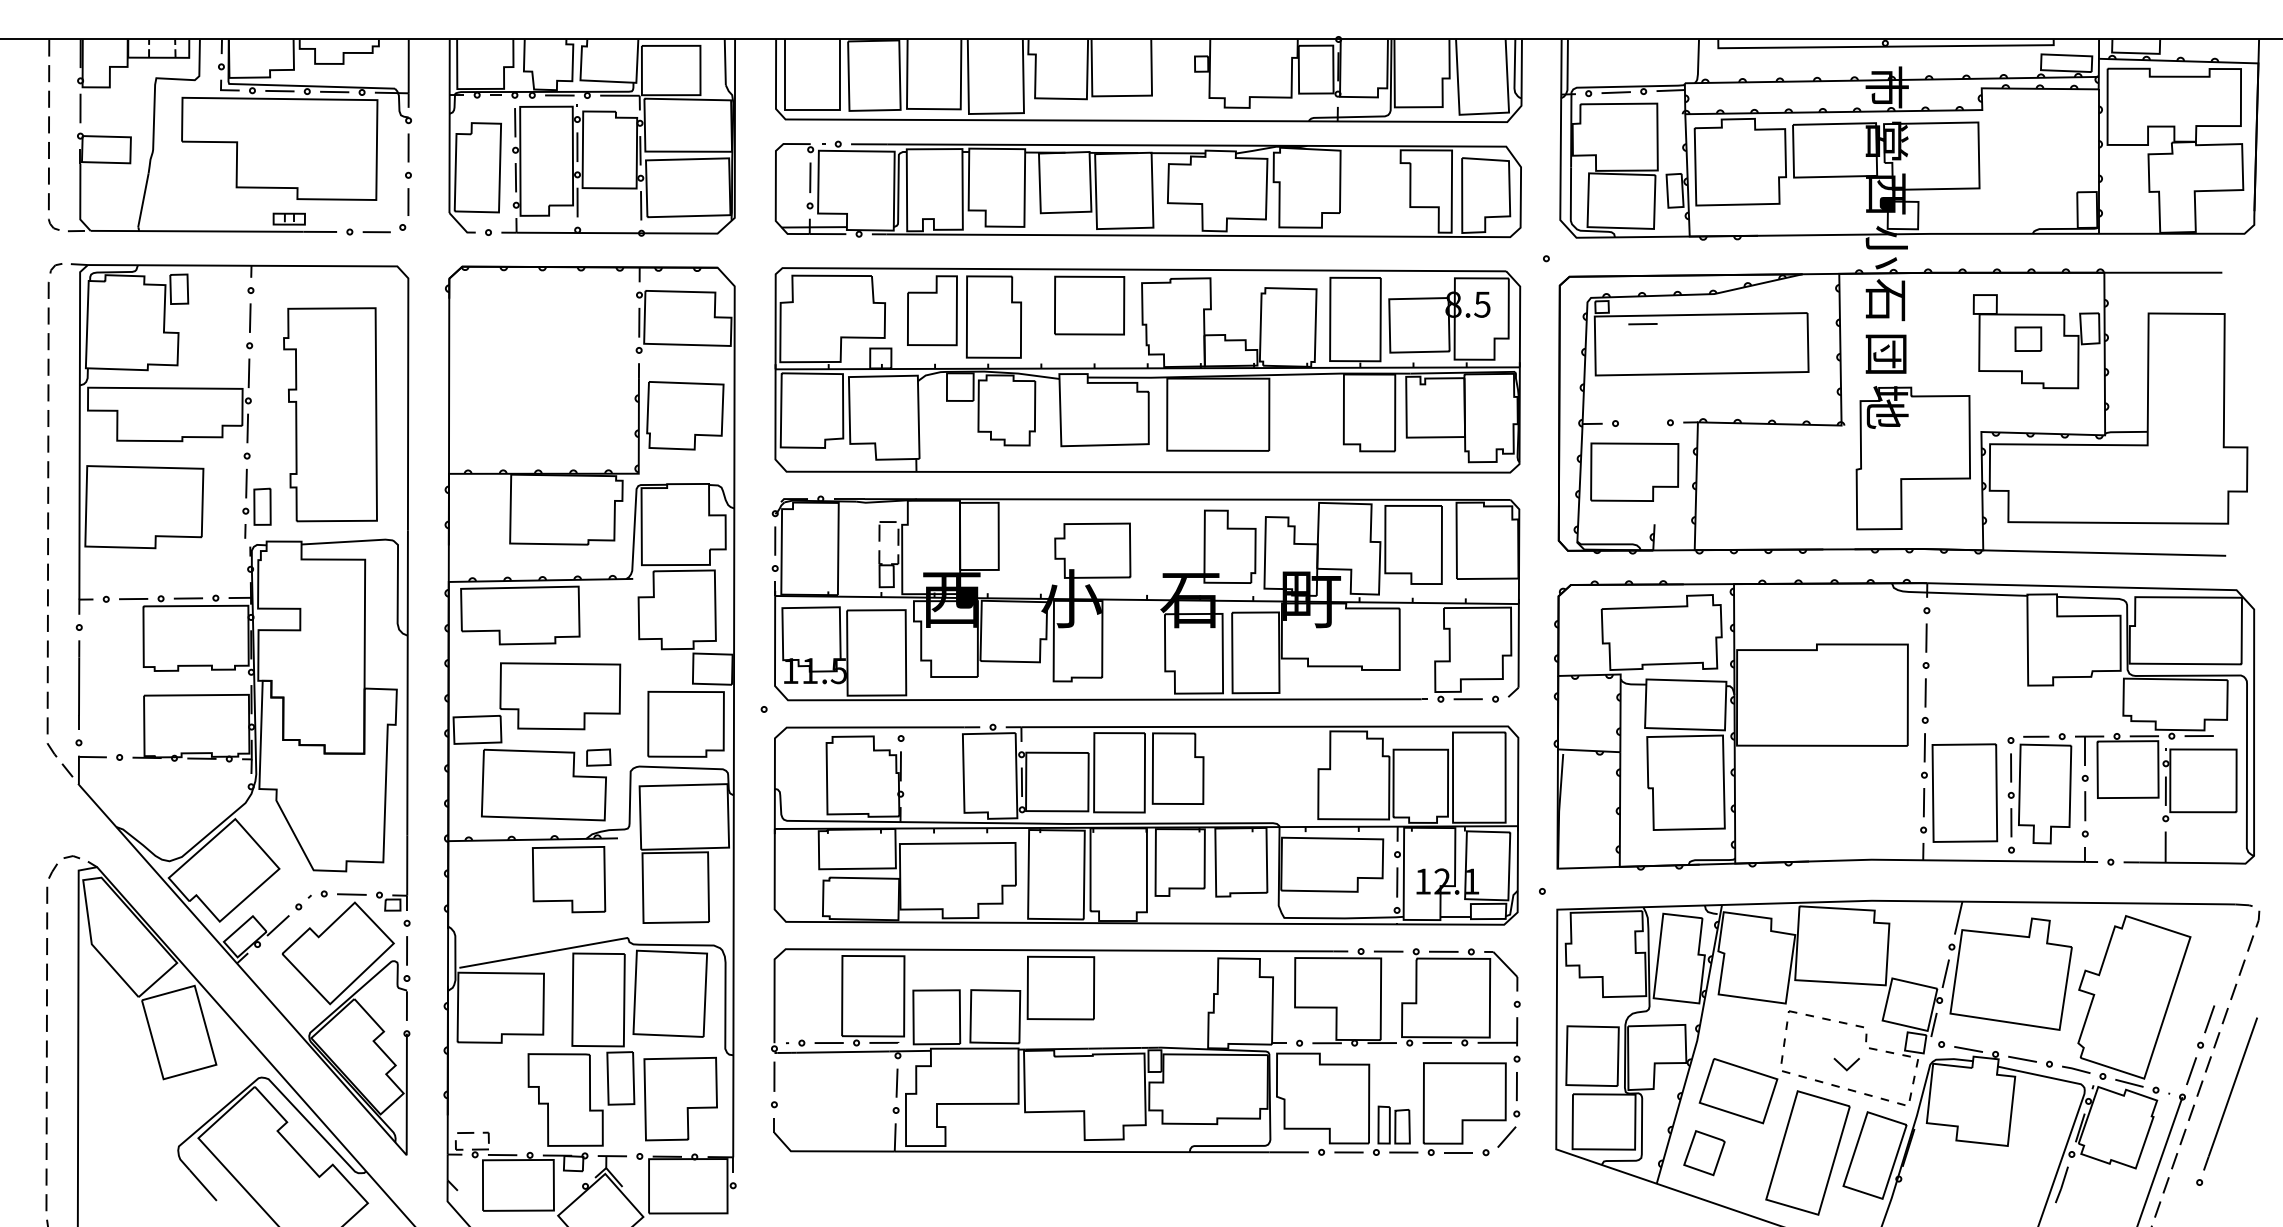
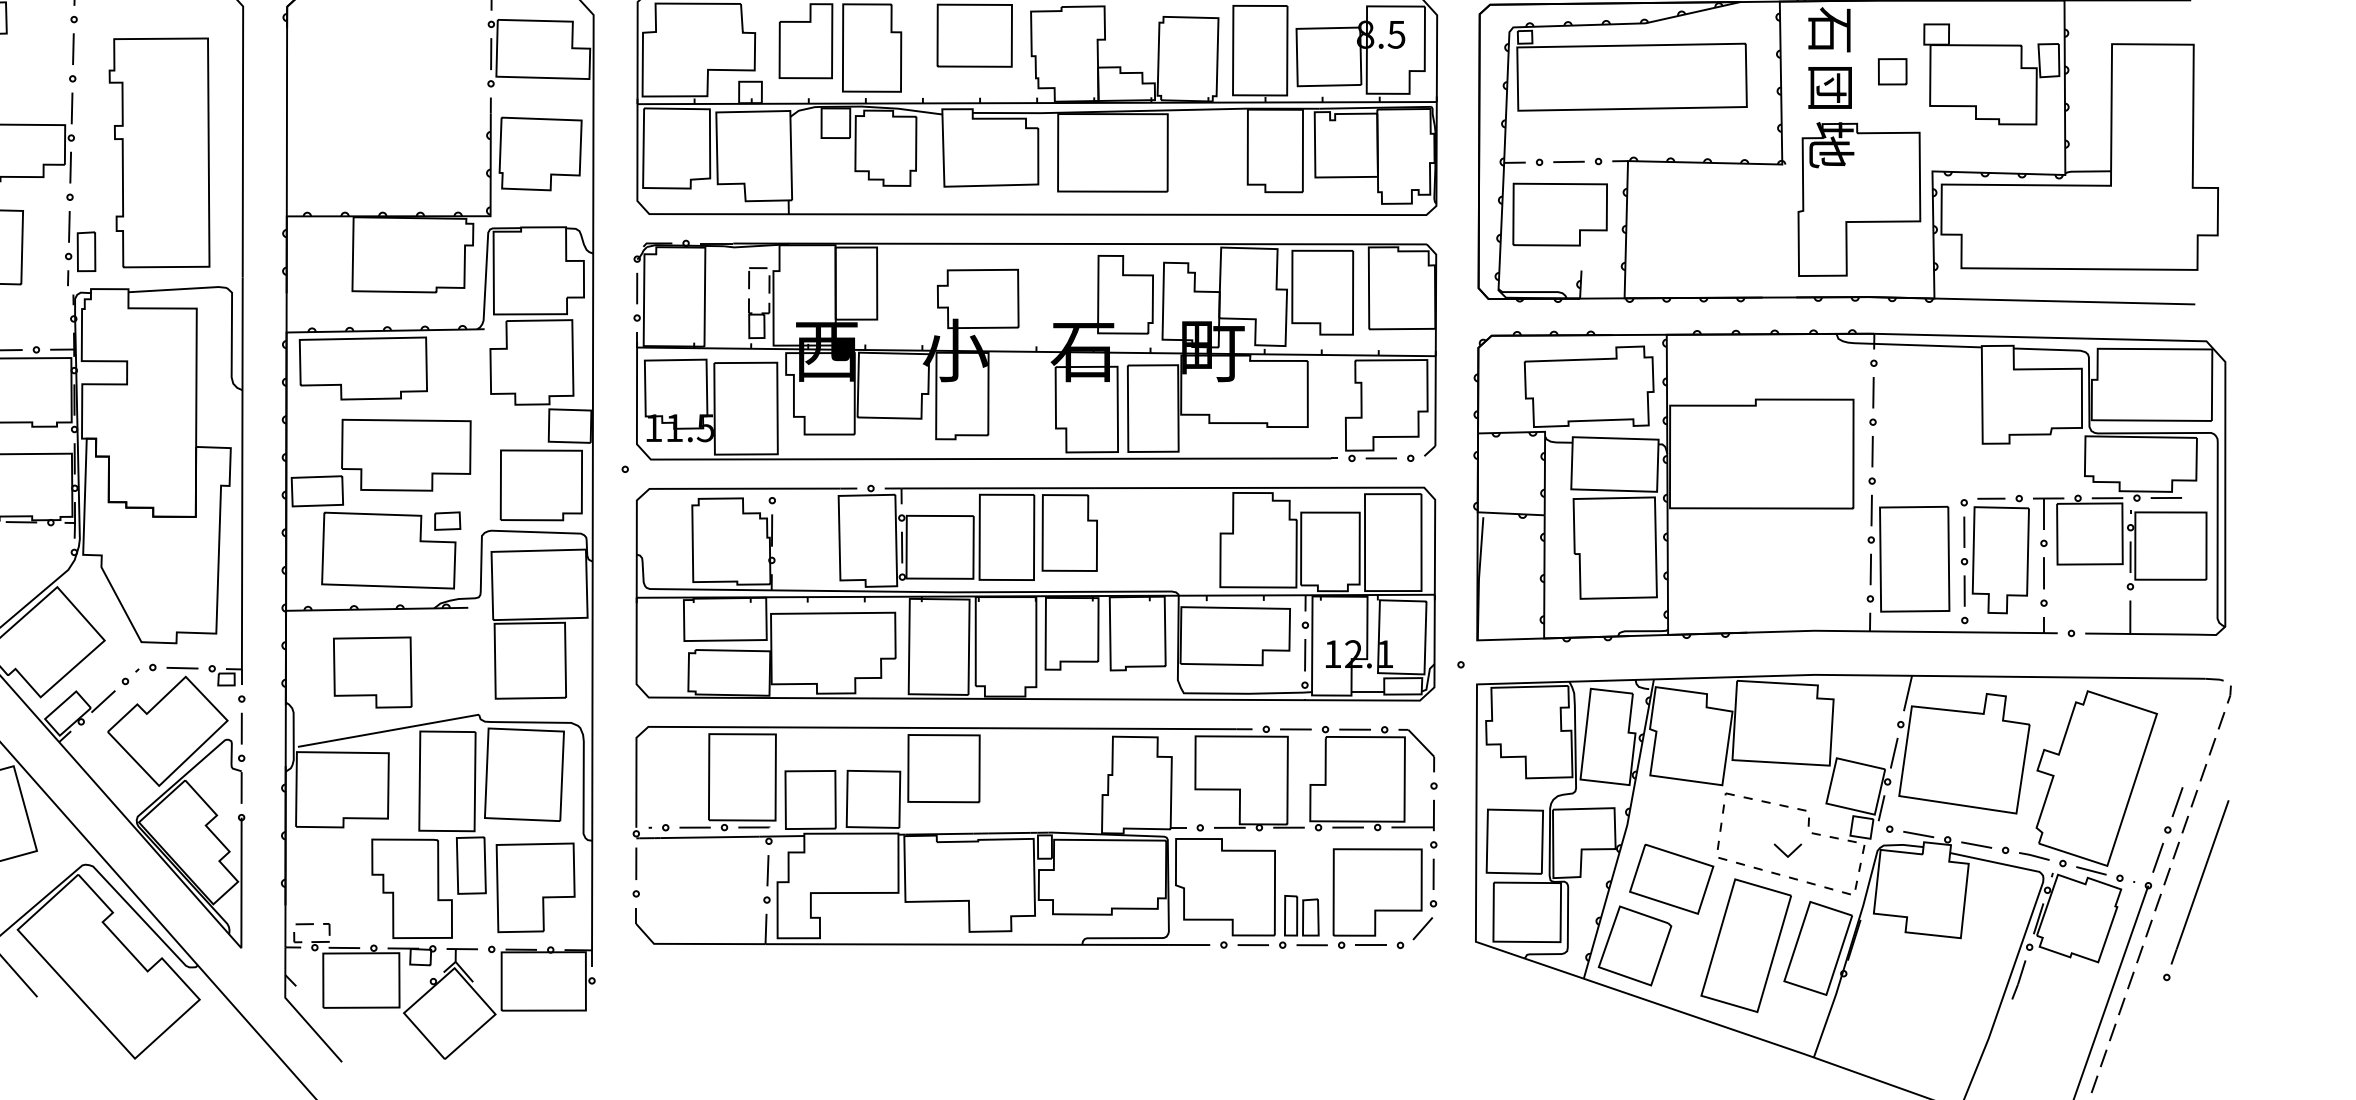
line: (1642, 324) -> (1568, 162), moved
part: (2028, 338) -> (1892, 71), moved
part: (569, 879) -> (373, 672), moved
part: (1704, 1152) -> (1635, 945), size x1.67

